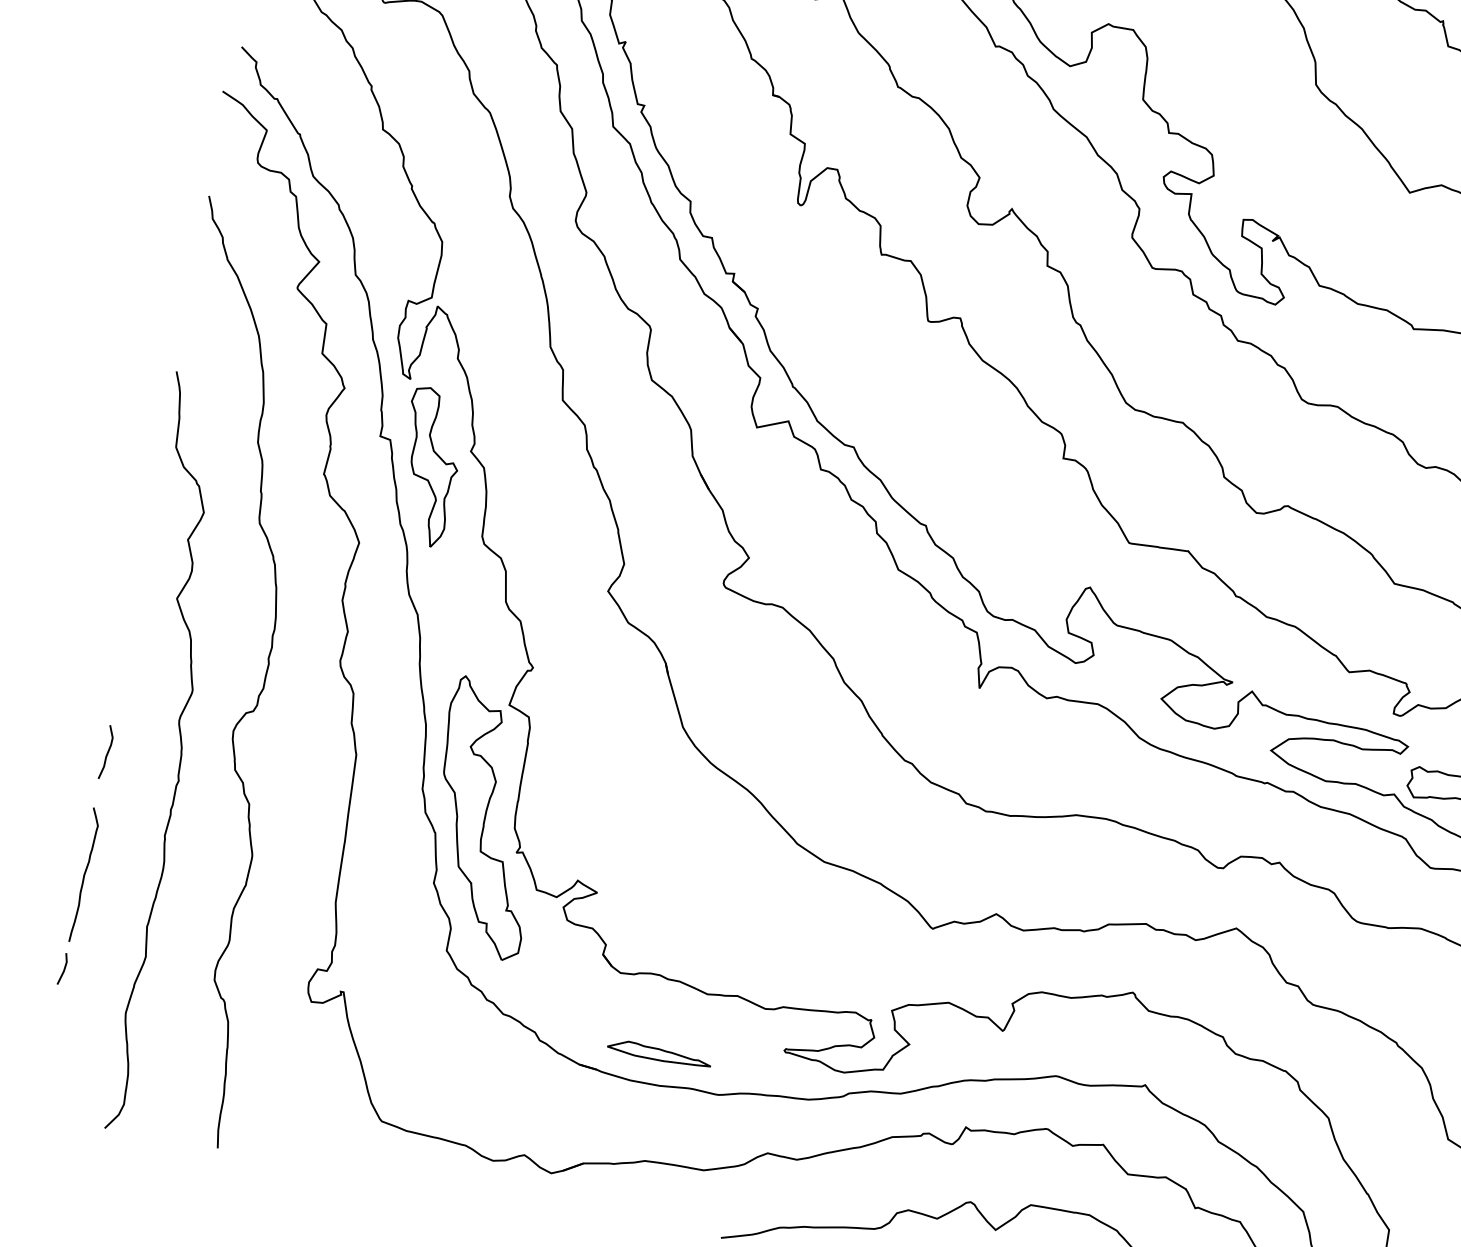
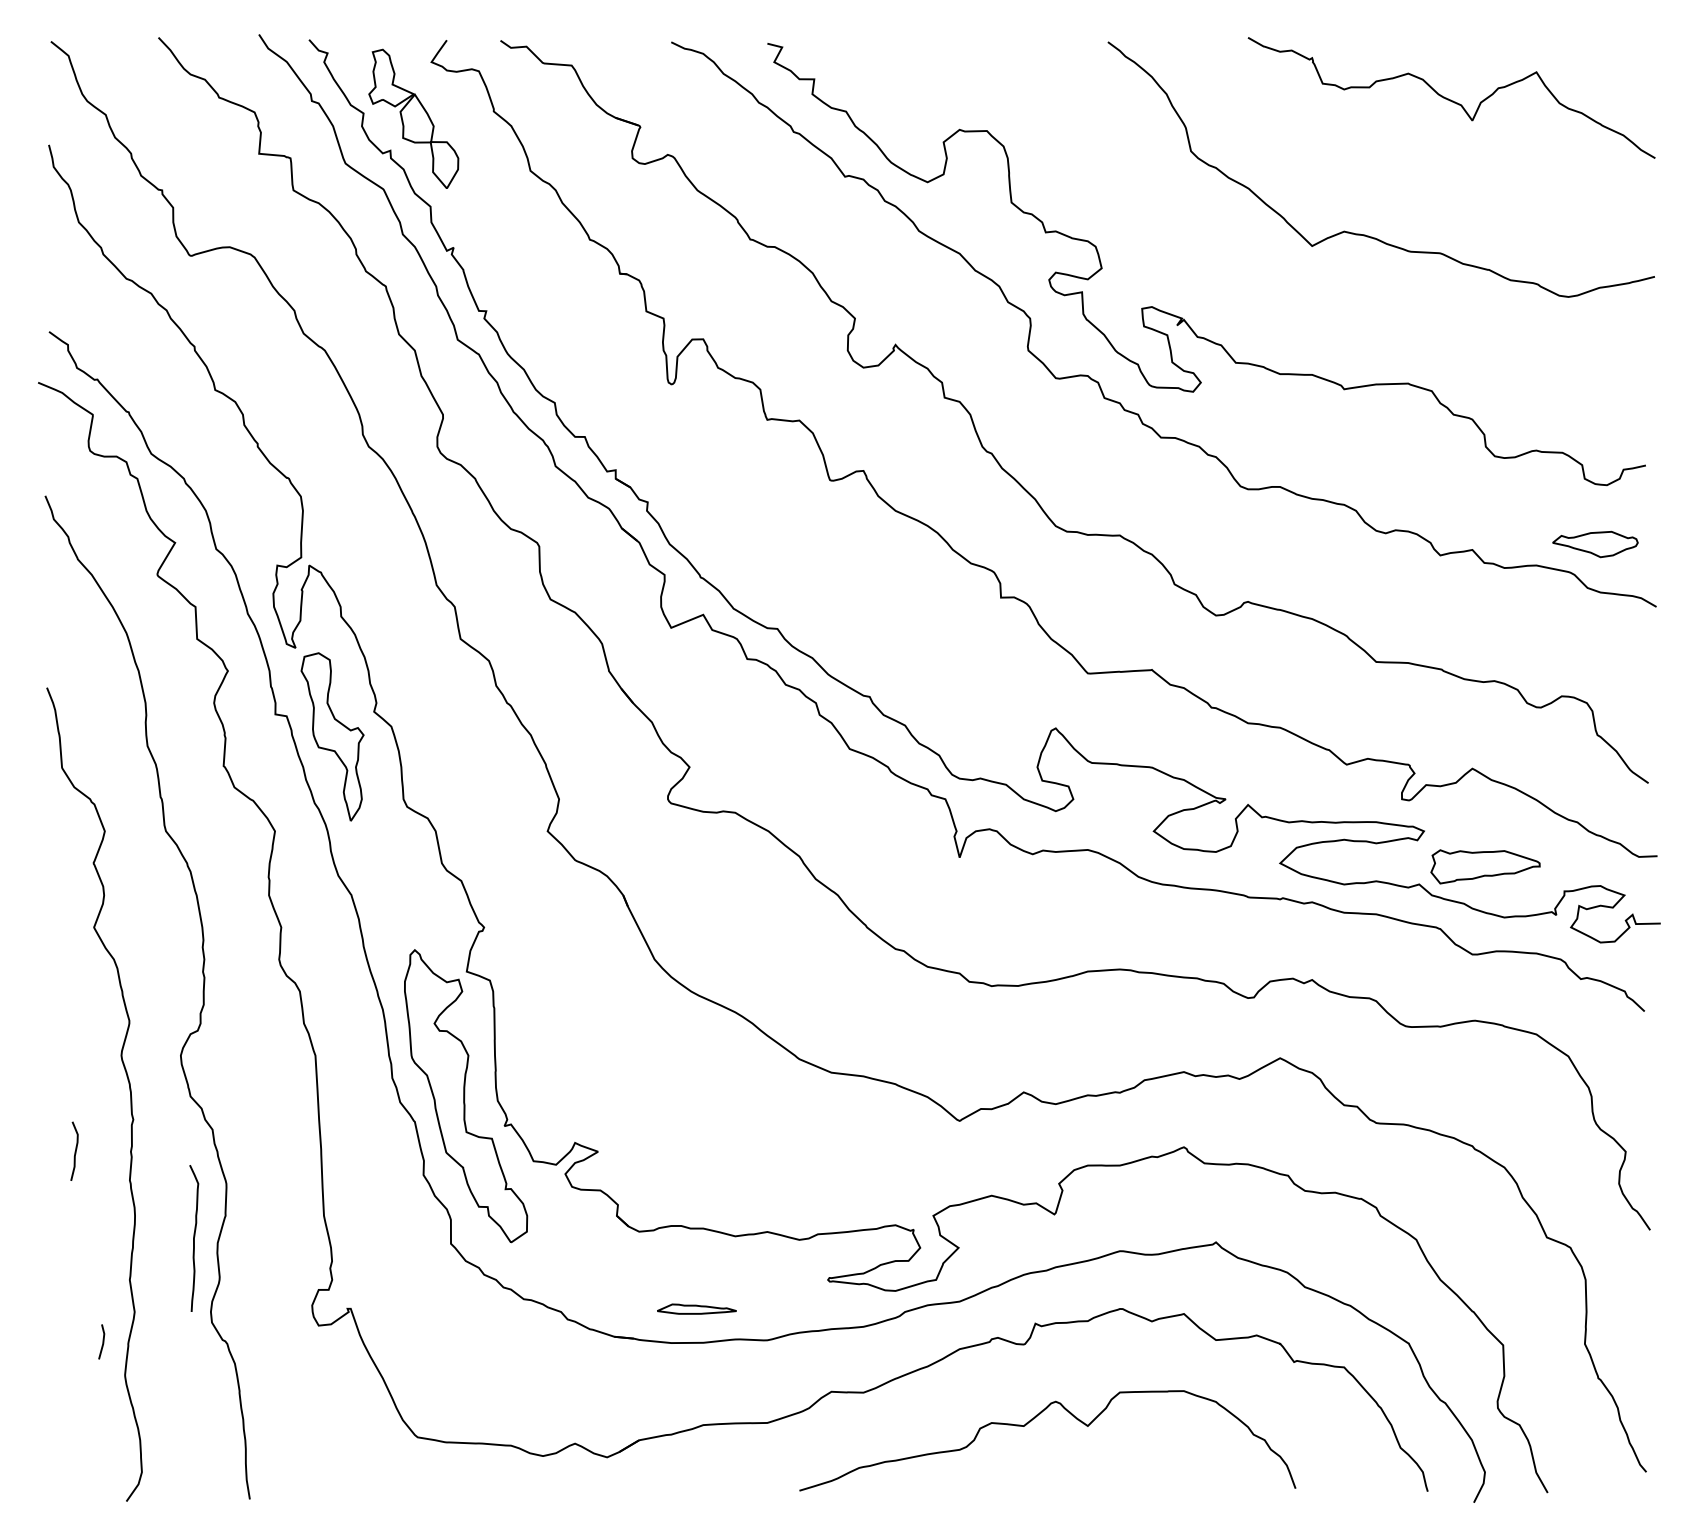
curve: (107, 751) -> (75, 1150), moved
curve: (84, 875) -> (194, 1238), moved
line: (63, 968) -> (102, 1341), moved
part: (659, 1053) -> (696, 1308), size x0.7

